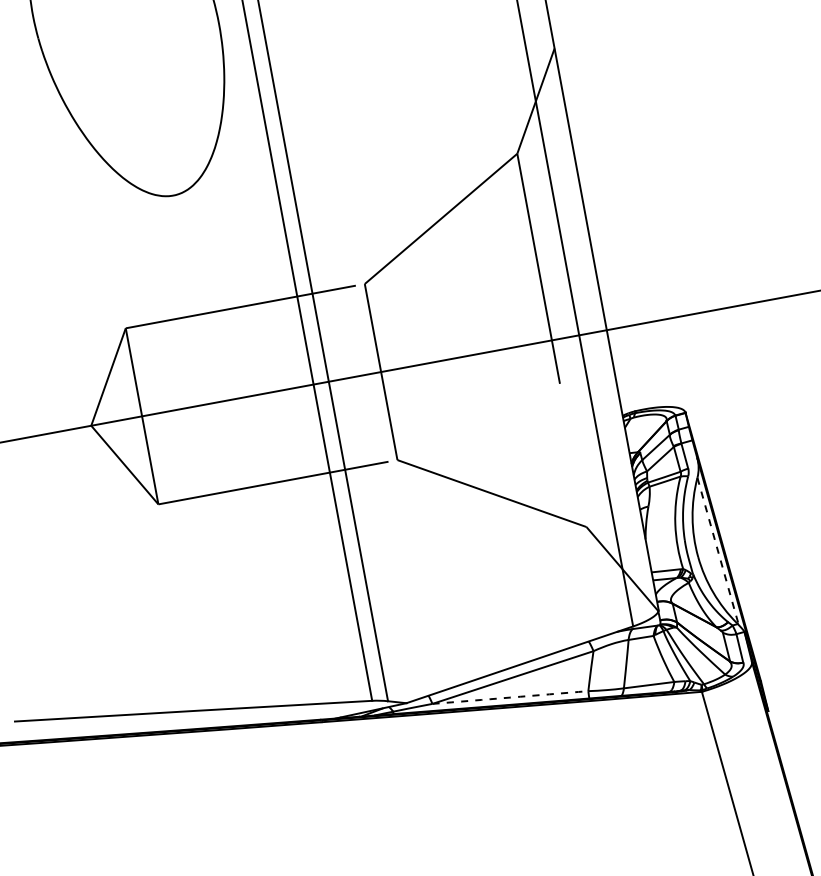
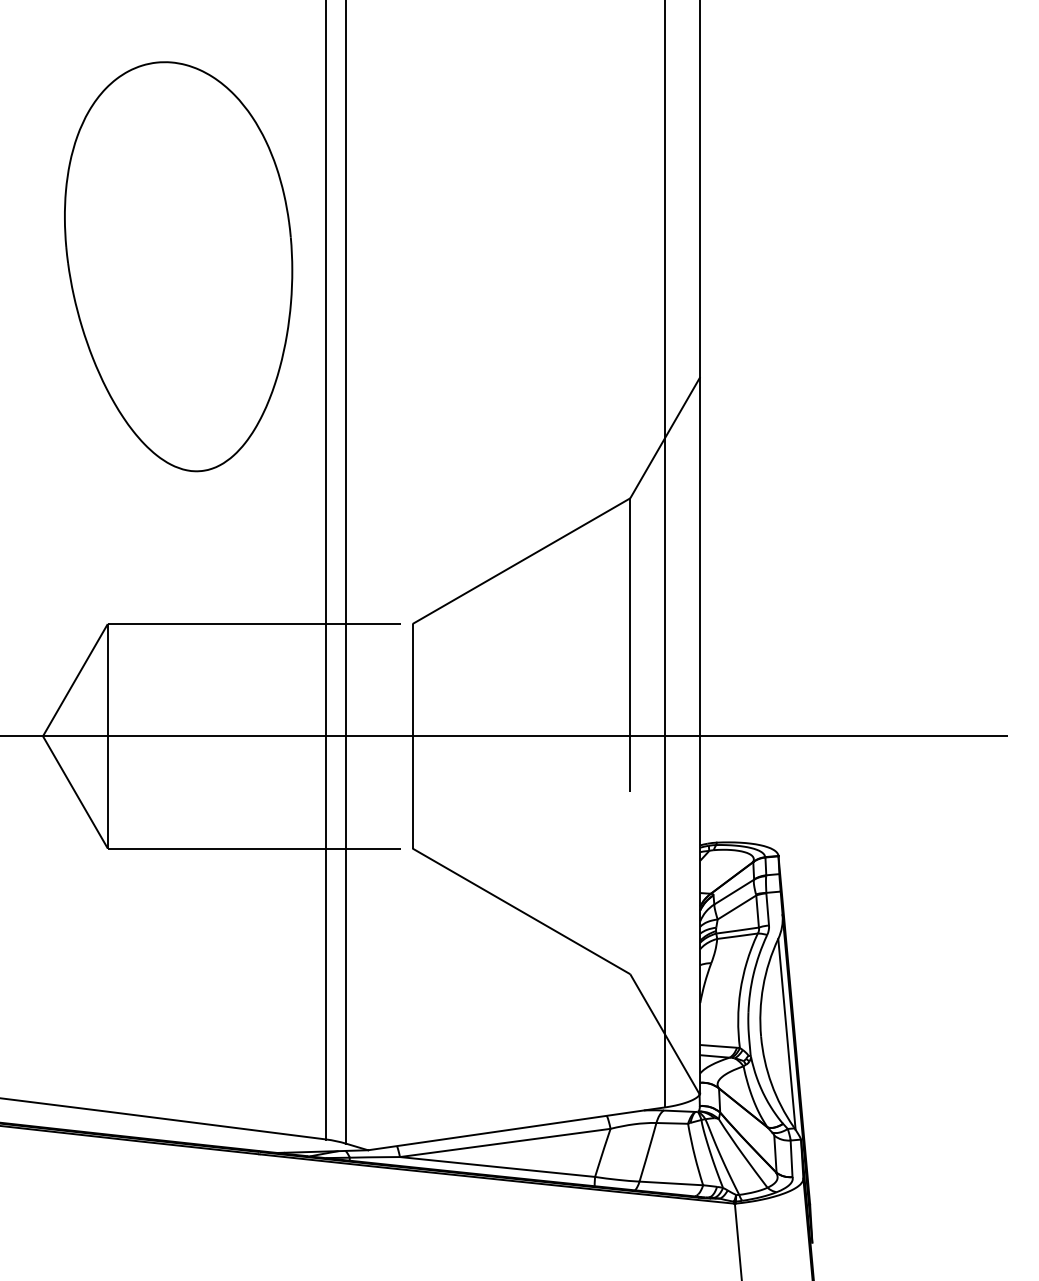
line: (717, 551) -> (786, 1034), dashed -> solid
arc: (510, 697) -> (497, 1167), dashed -> solid

